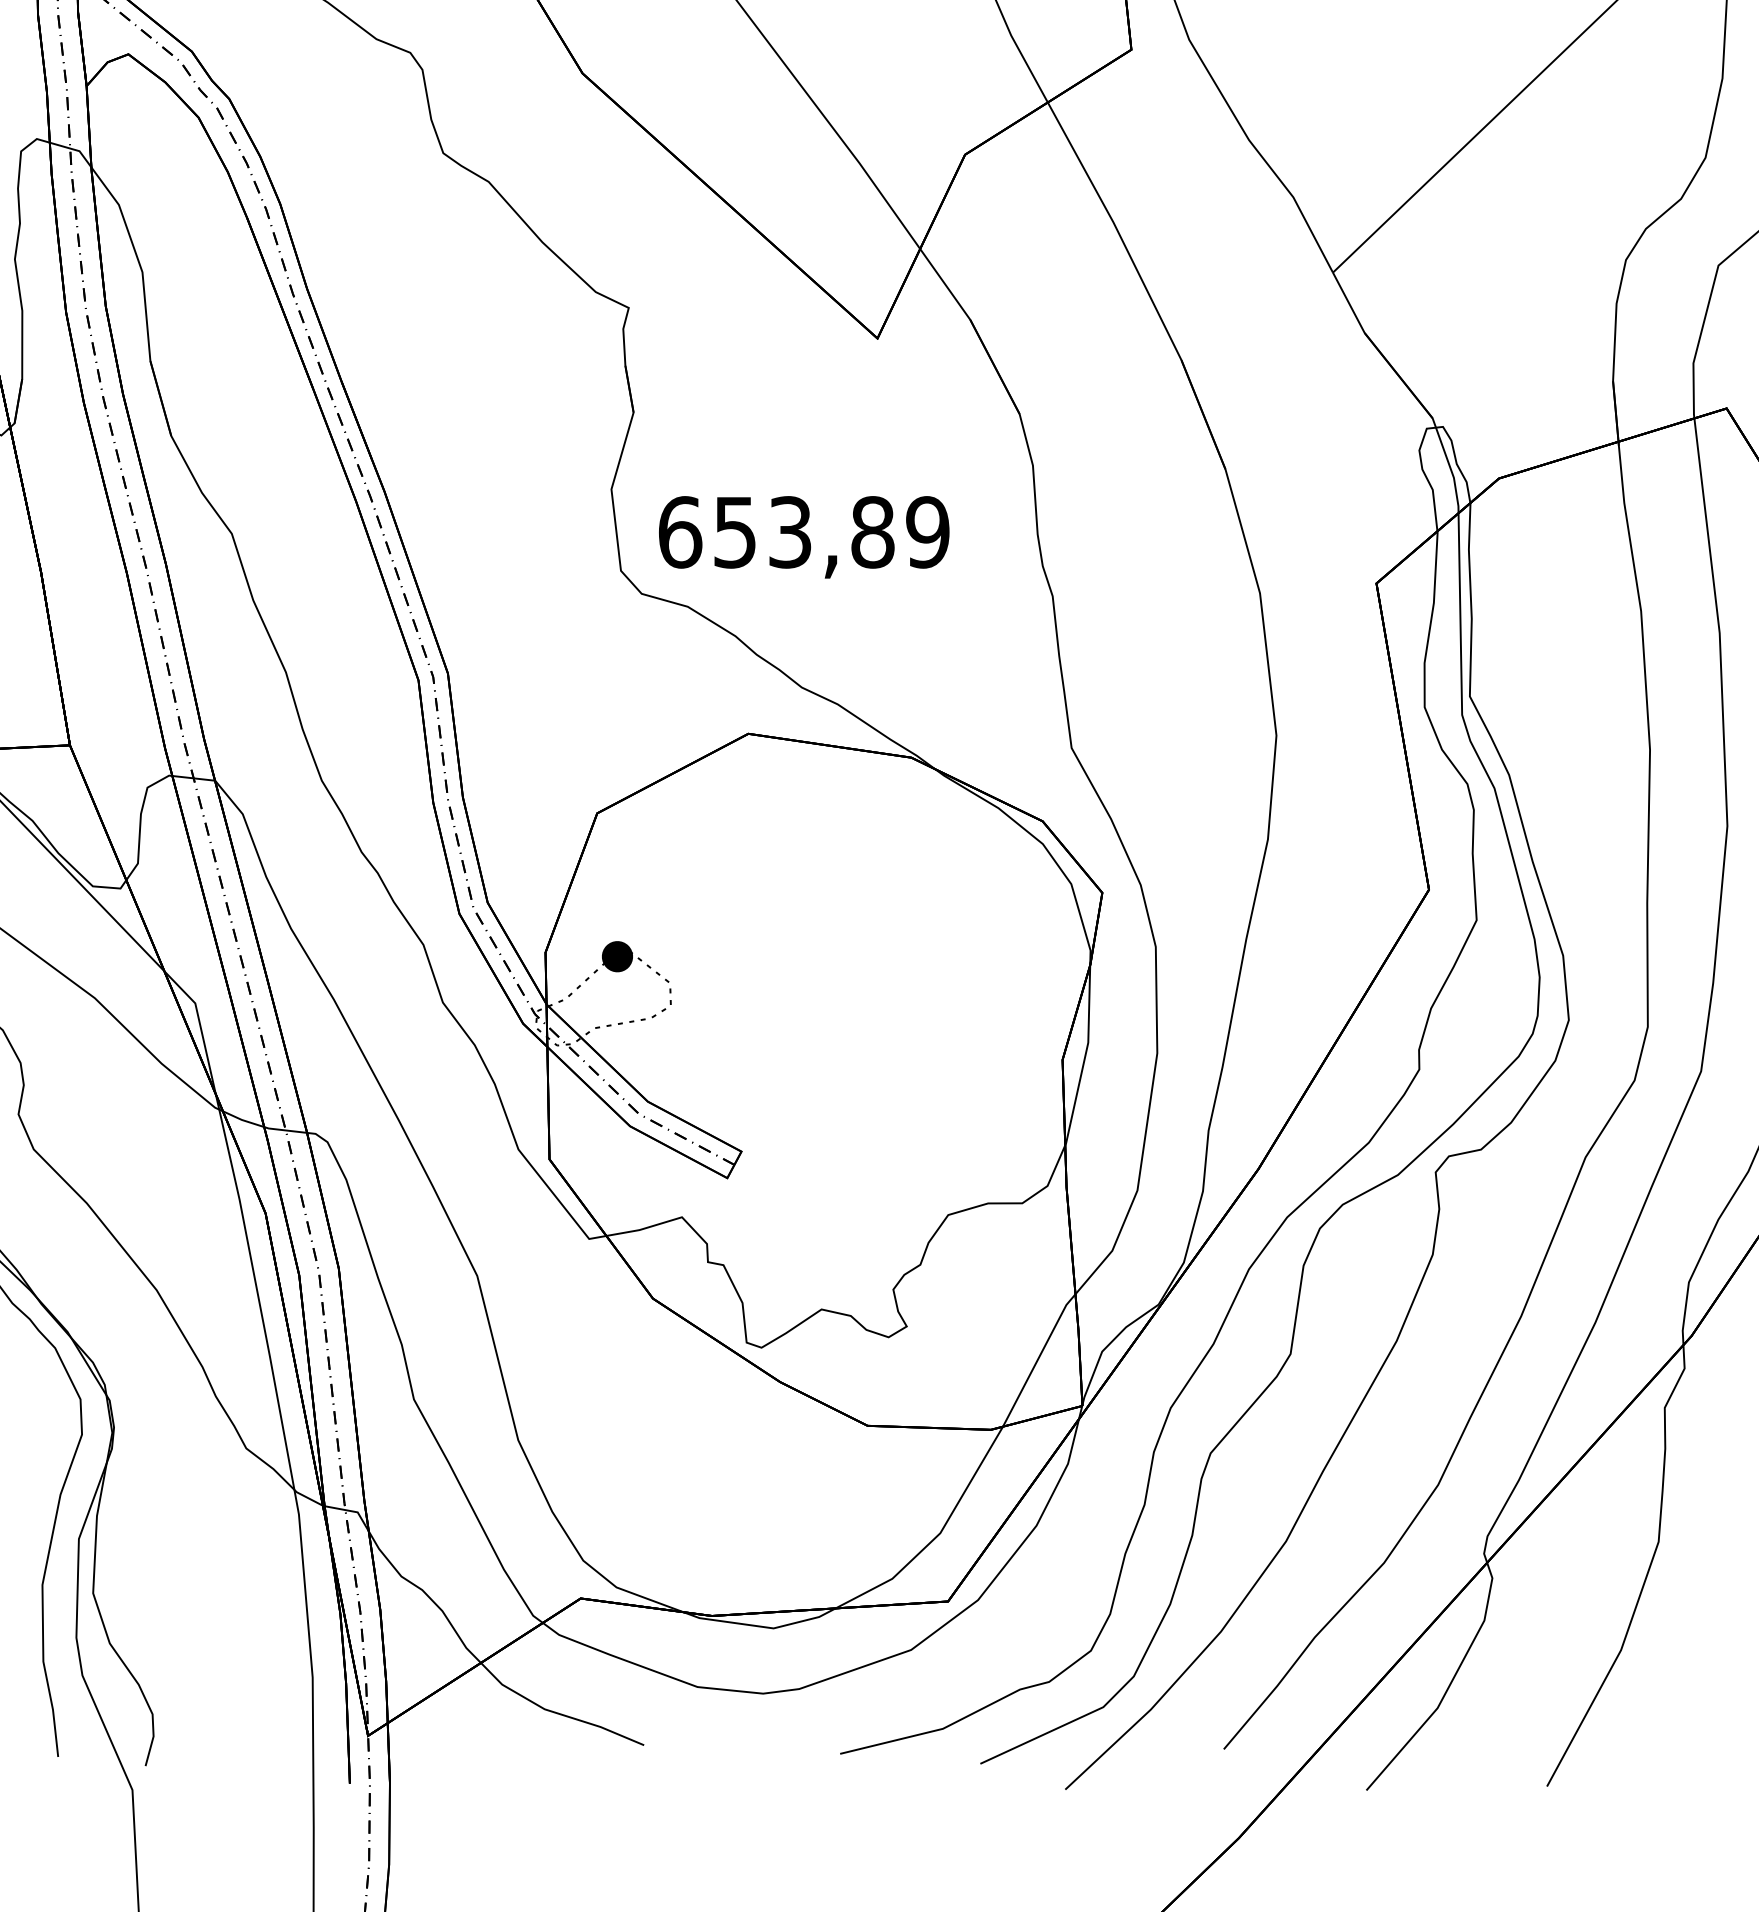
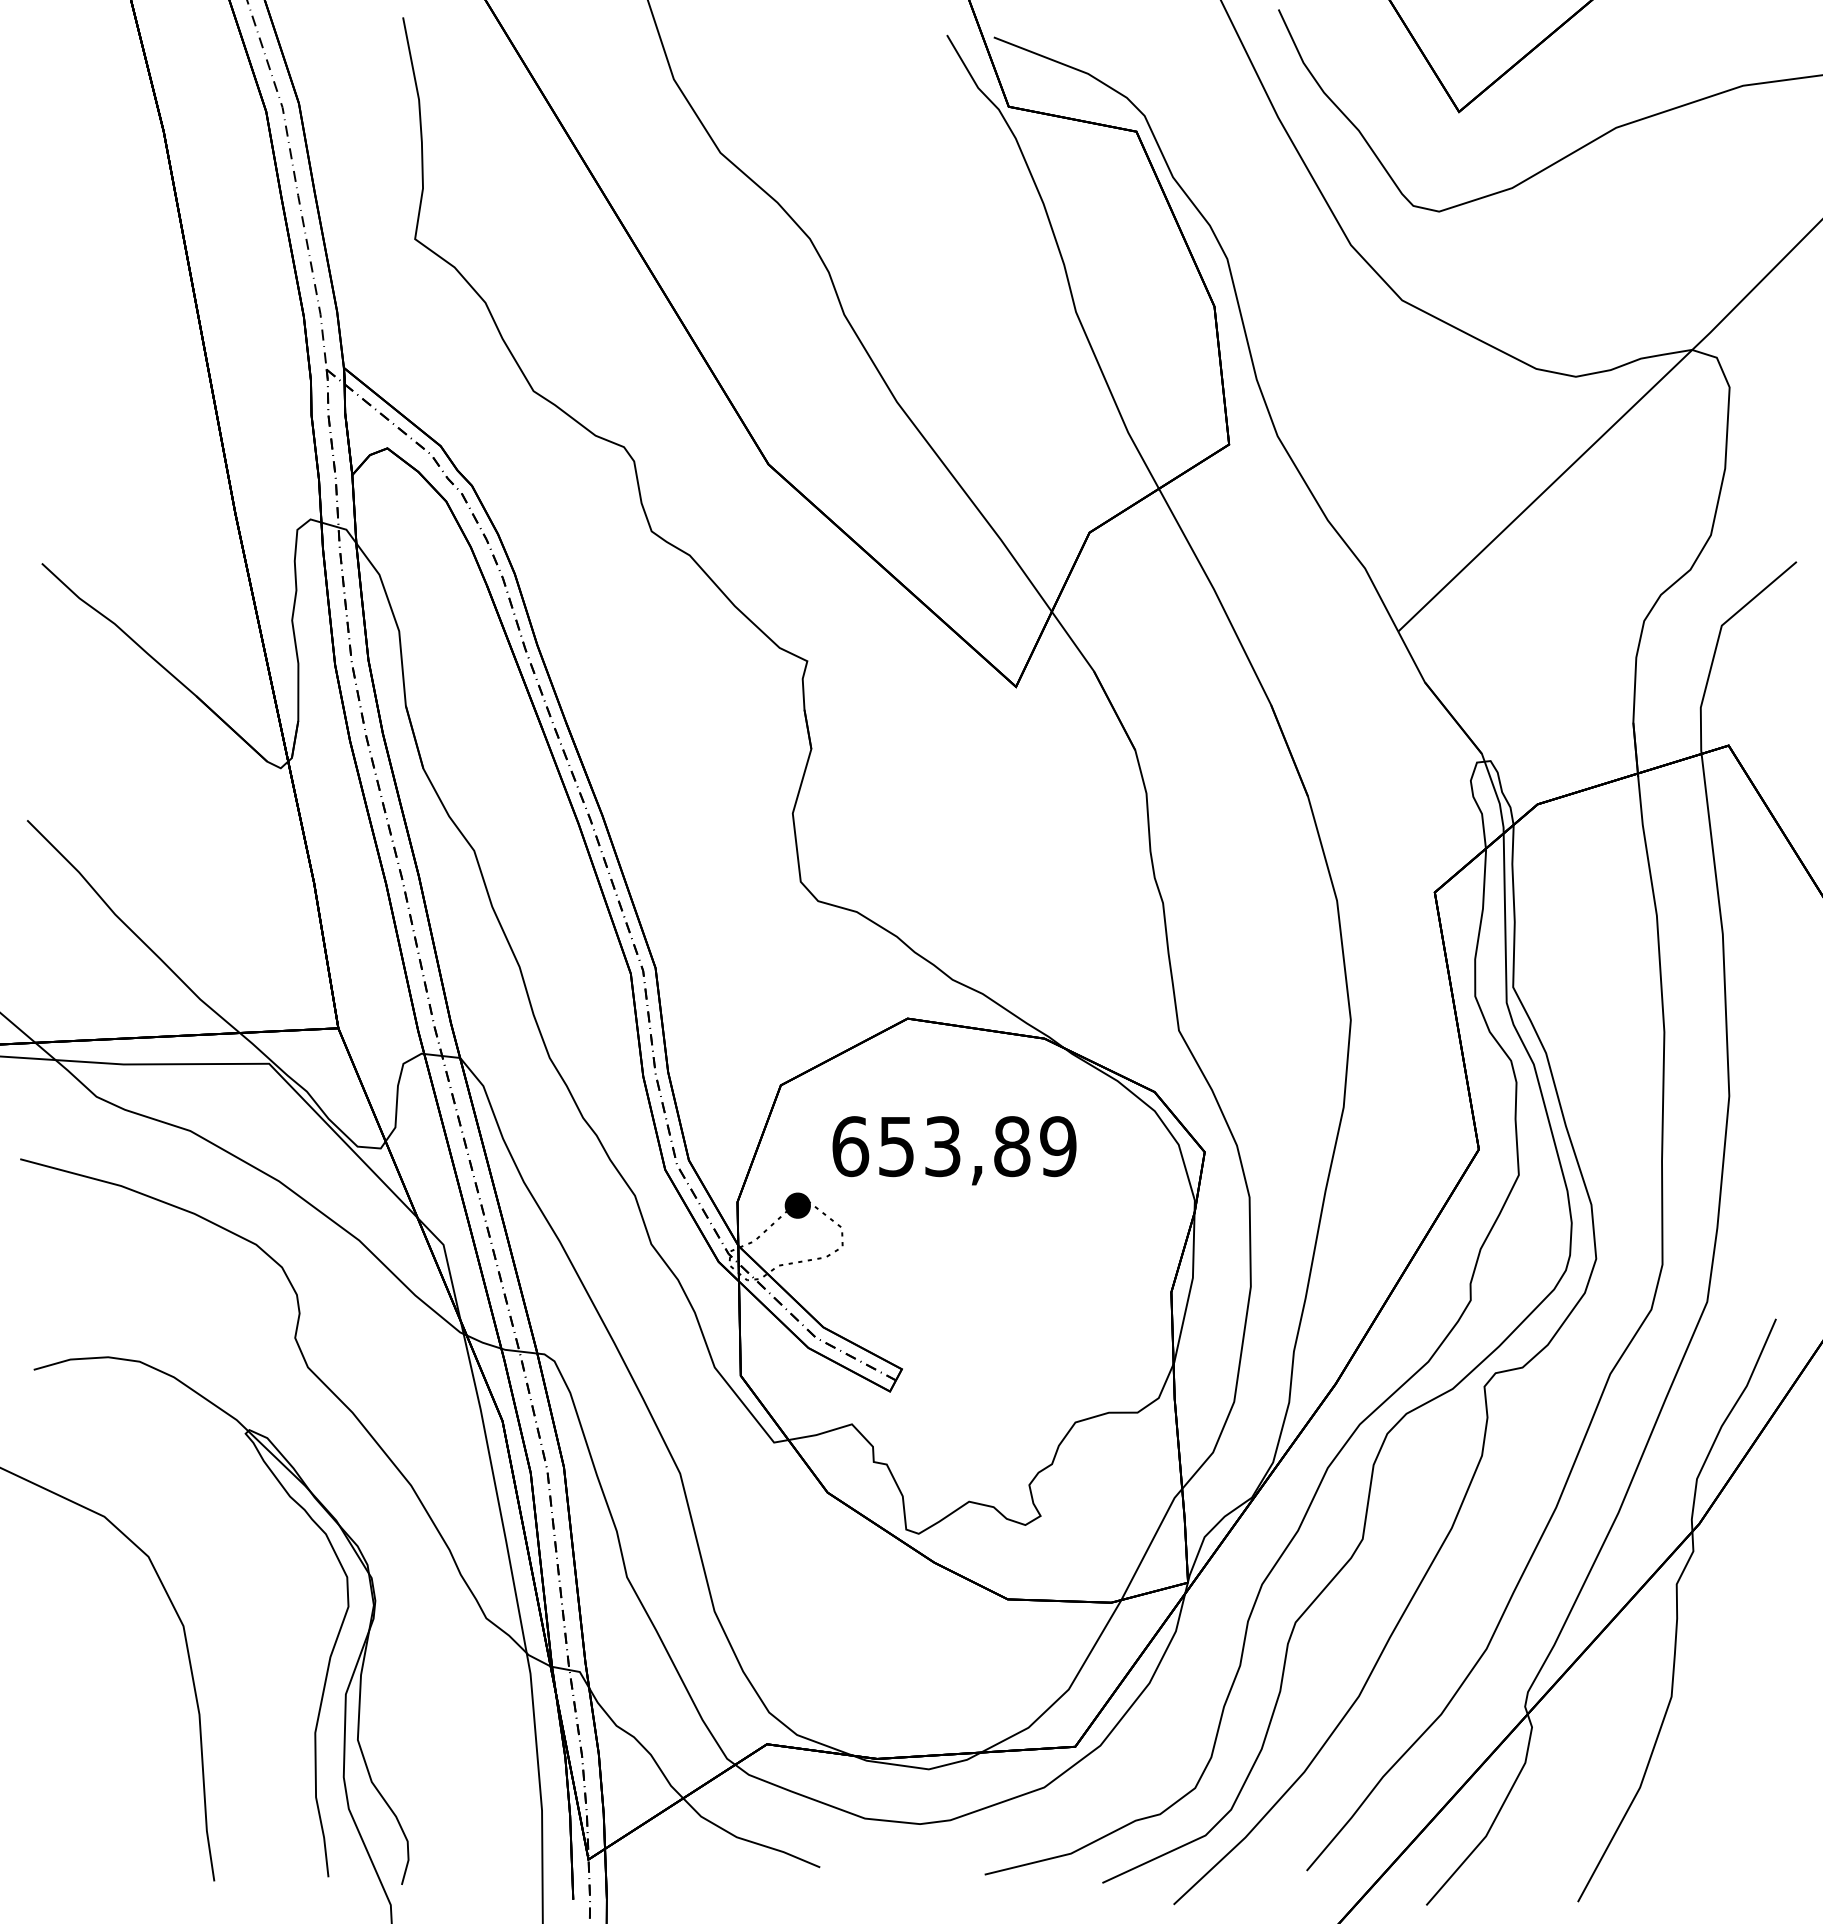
text: (804, 537) -> (954, 1150), moved

